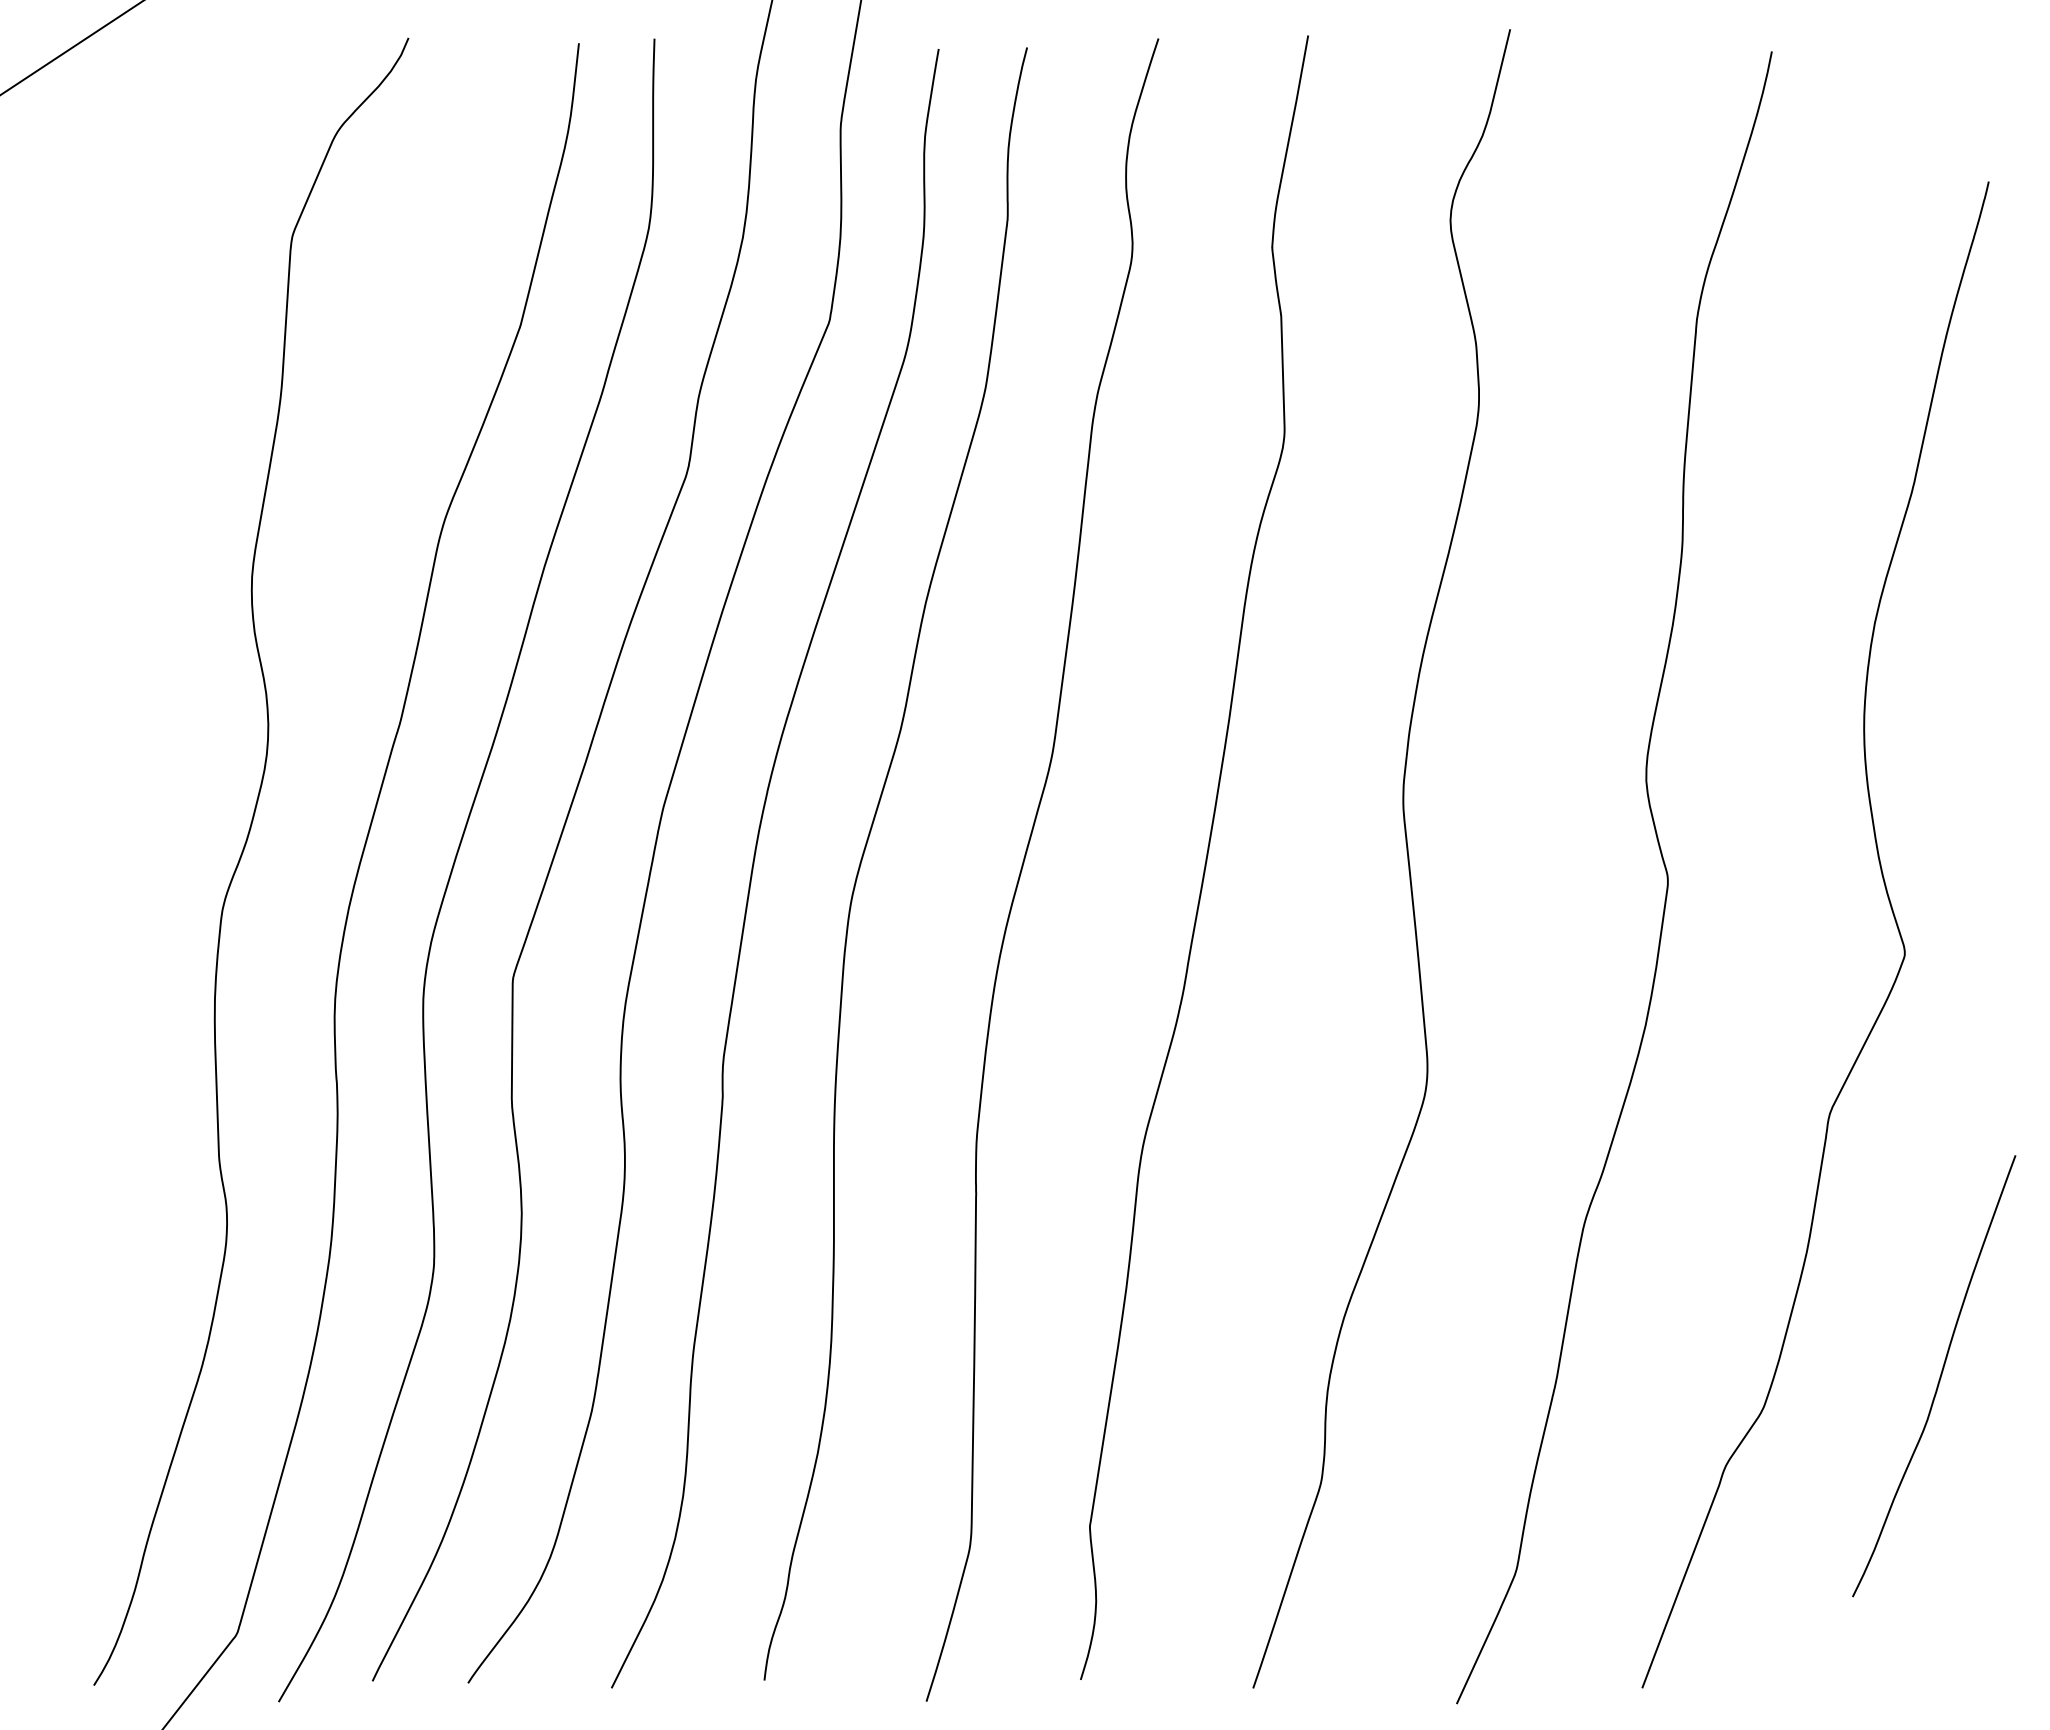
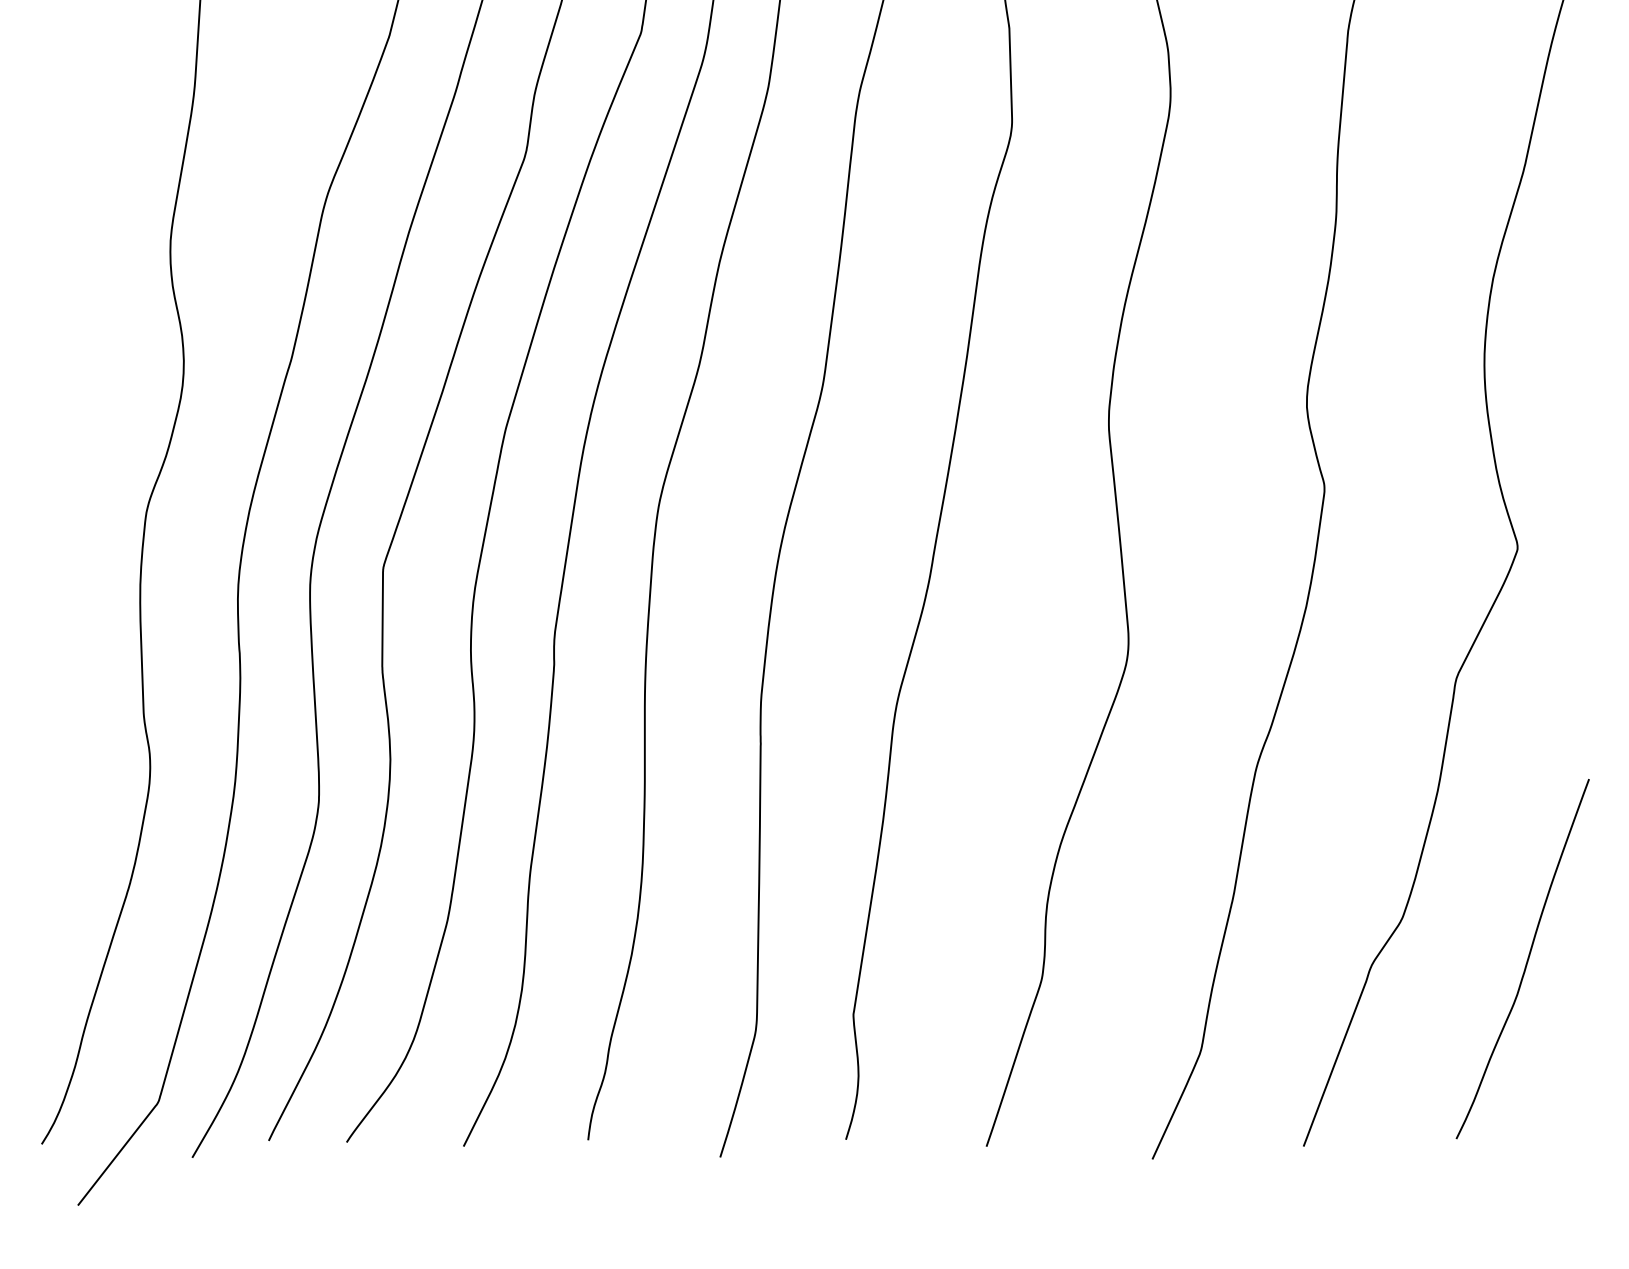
curve: (1939, 1376) -> (1527, 959), moved

